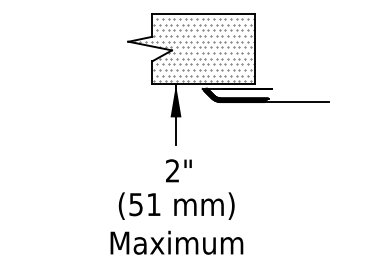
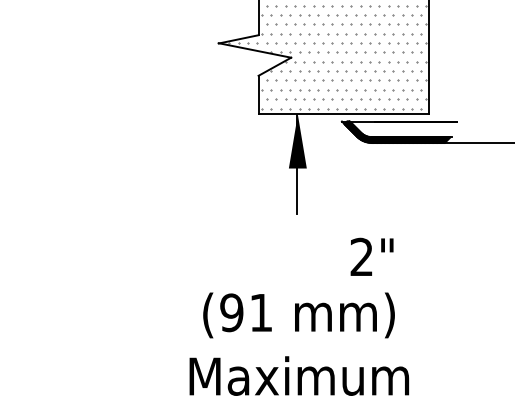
text: (178, 170) -> (371, 256), moved
text: (136, 203) -> (232, 311), (51 -> (91

